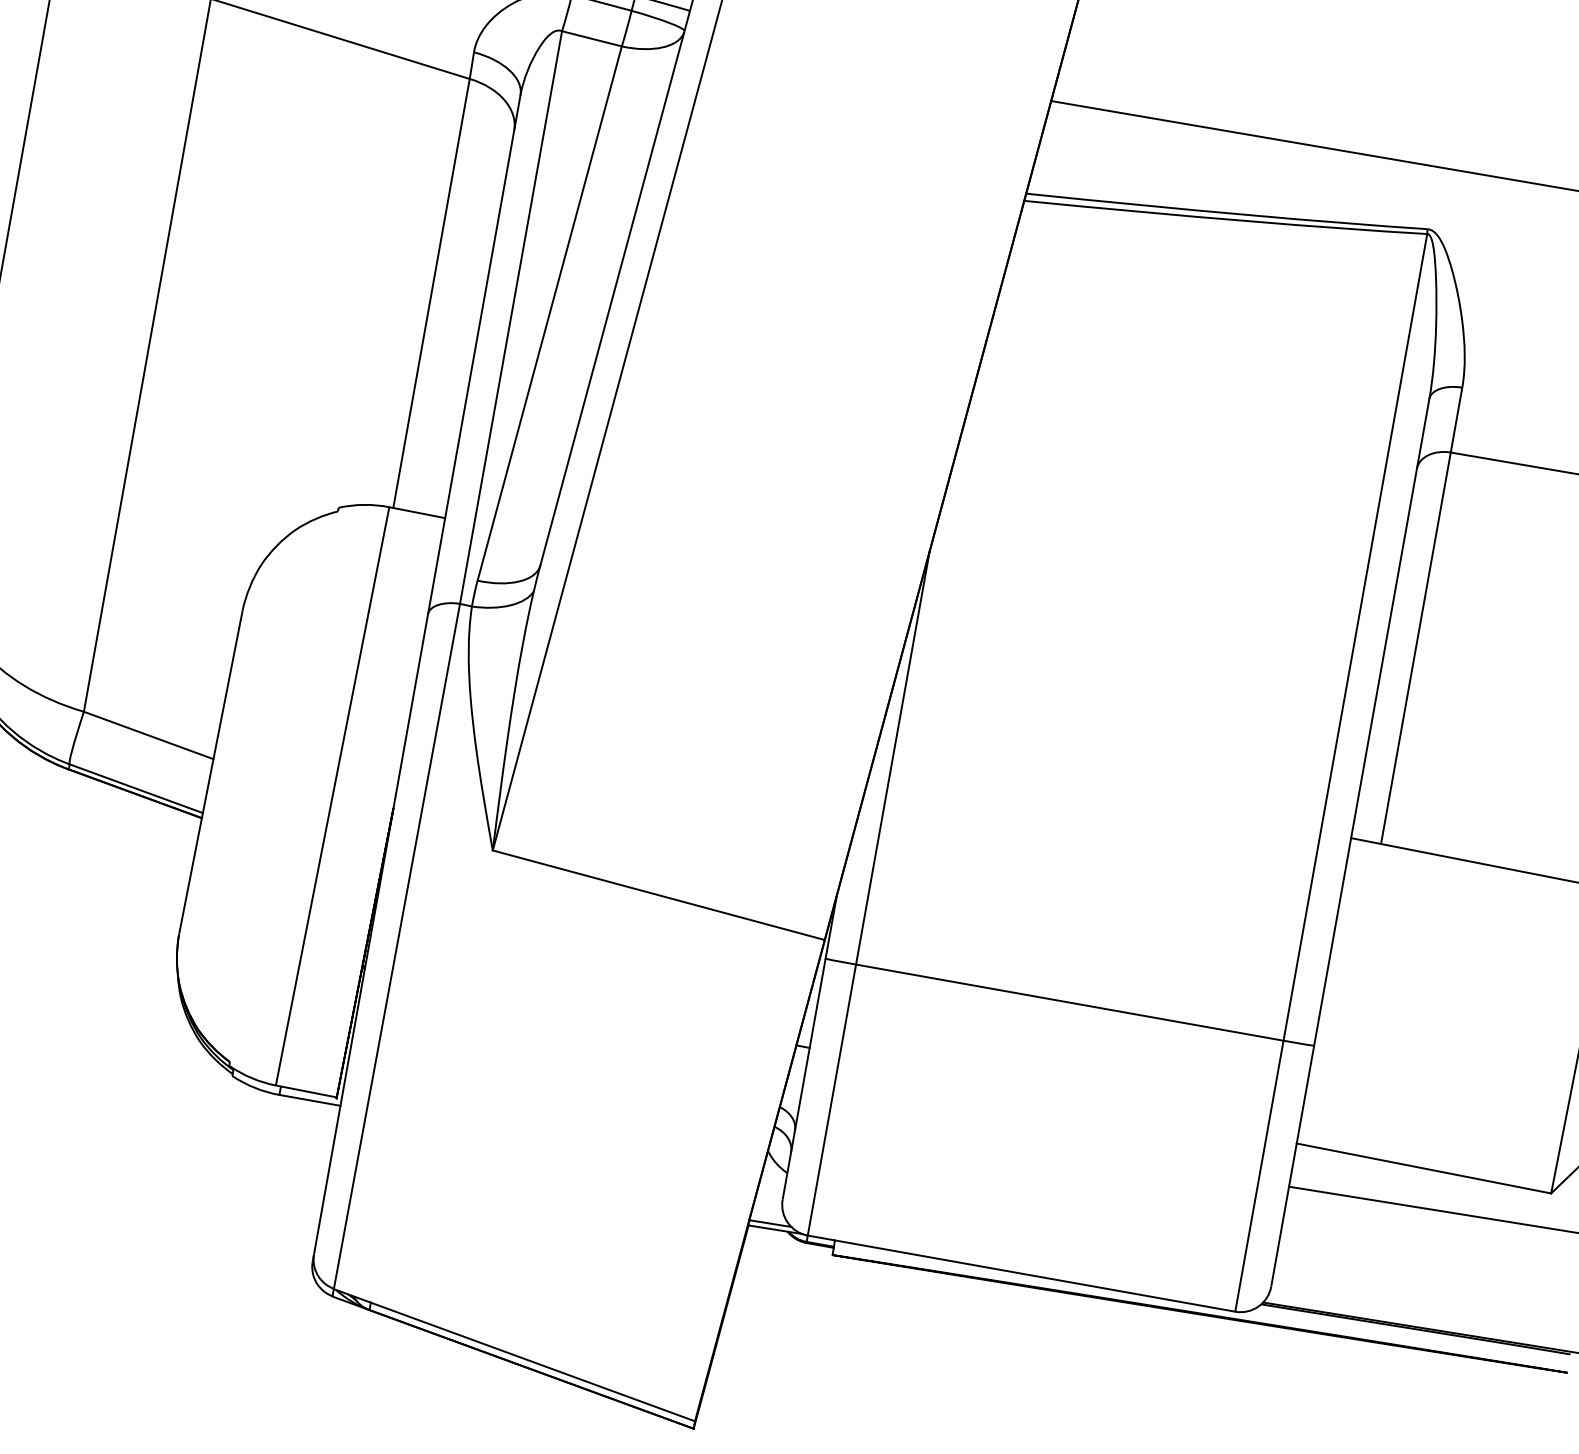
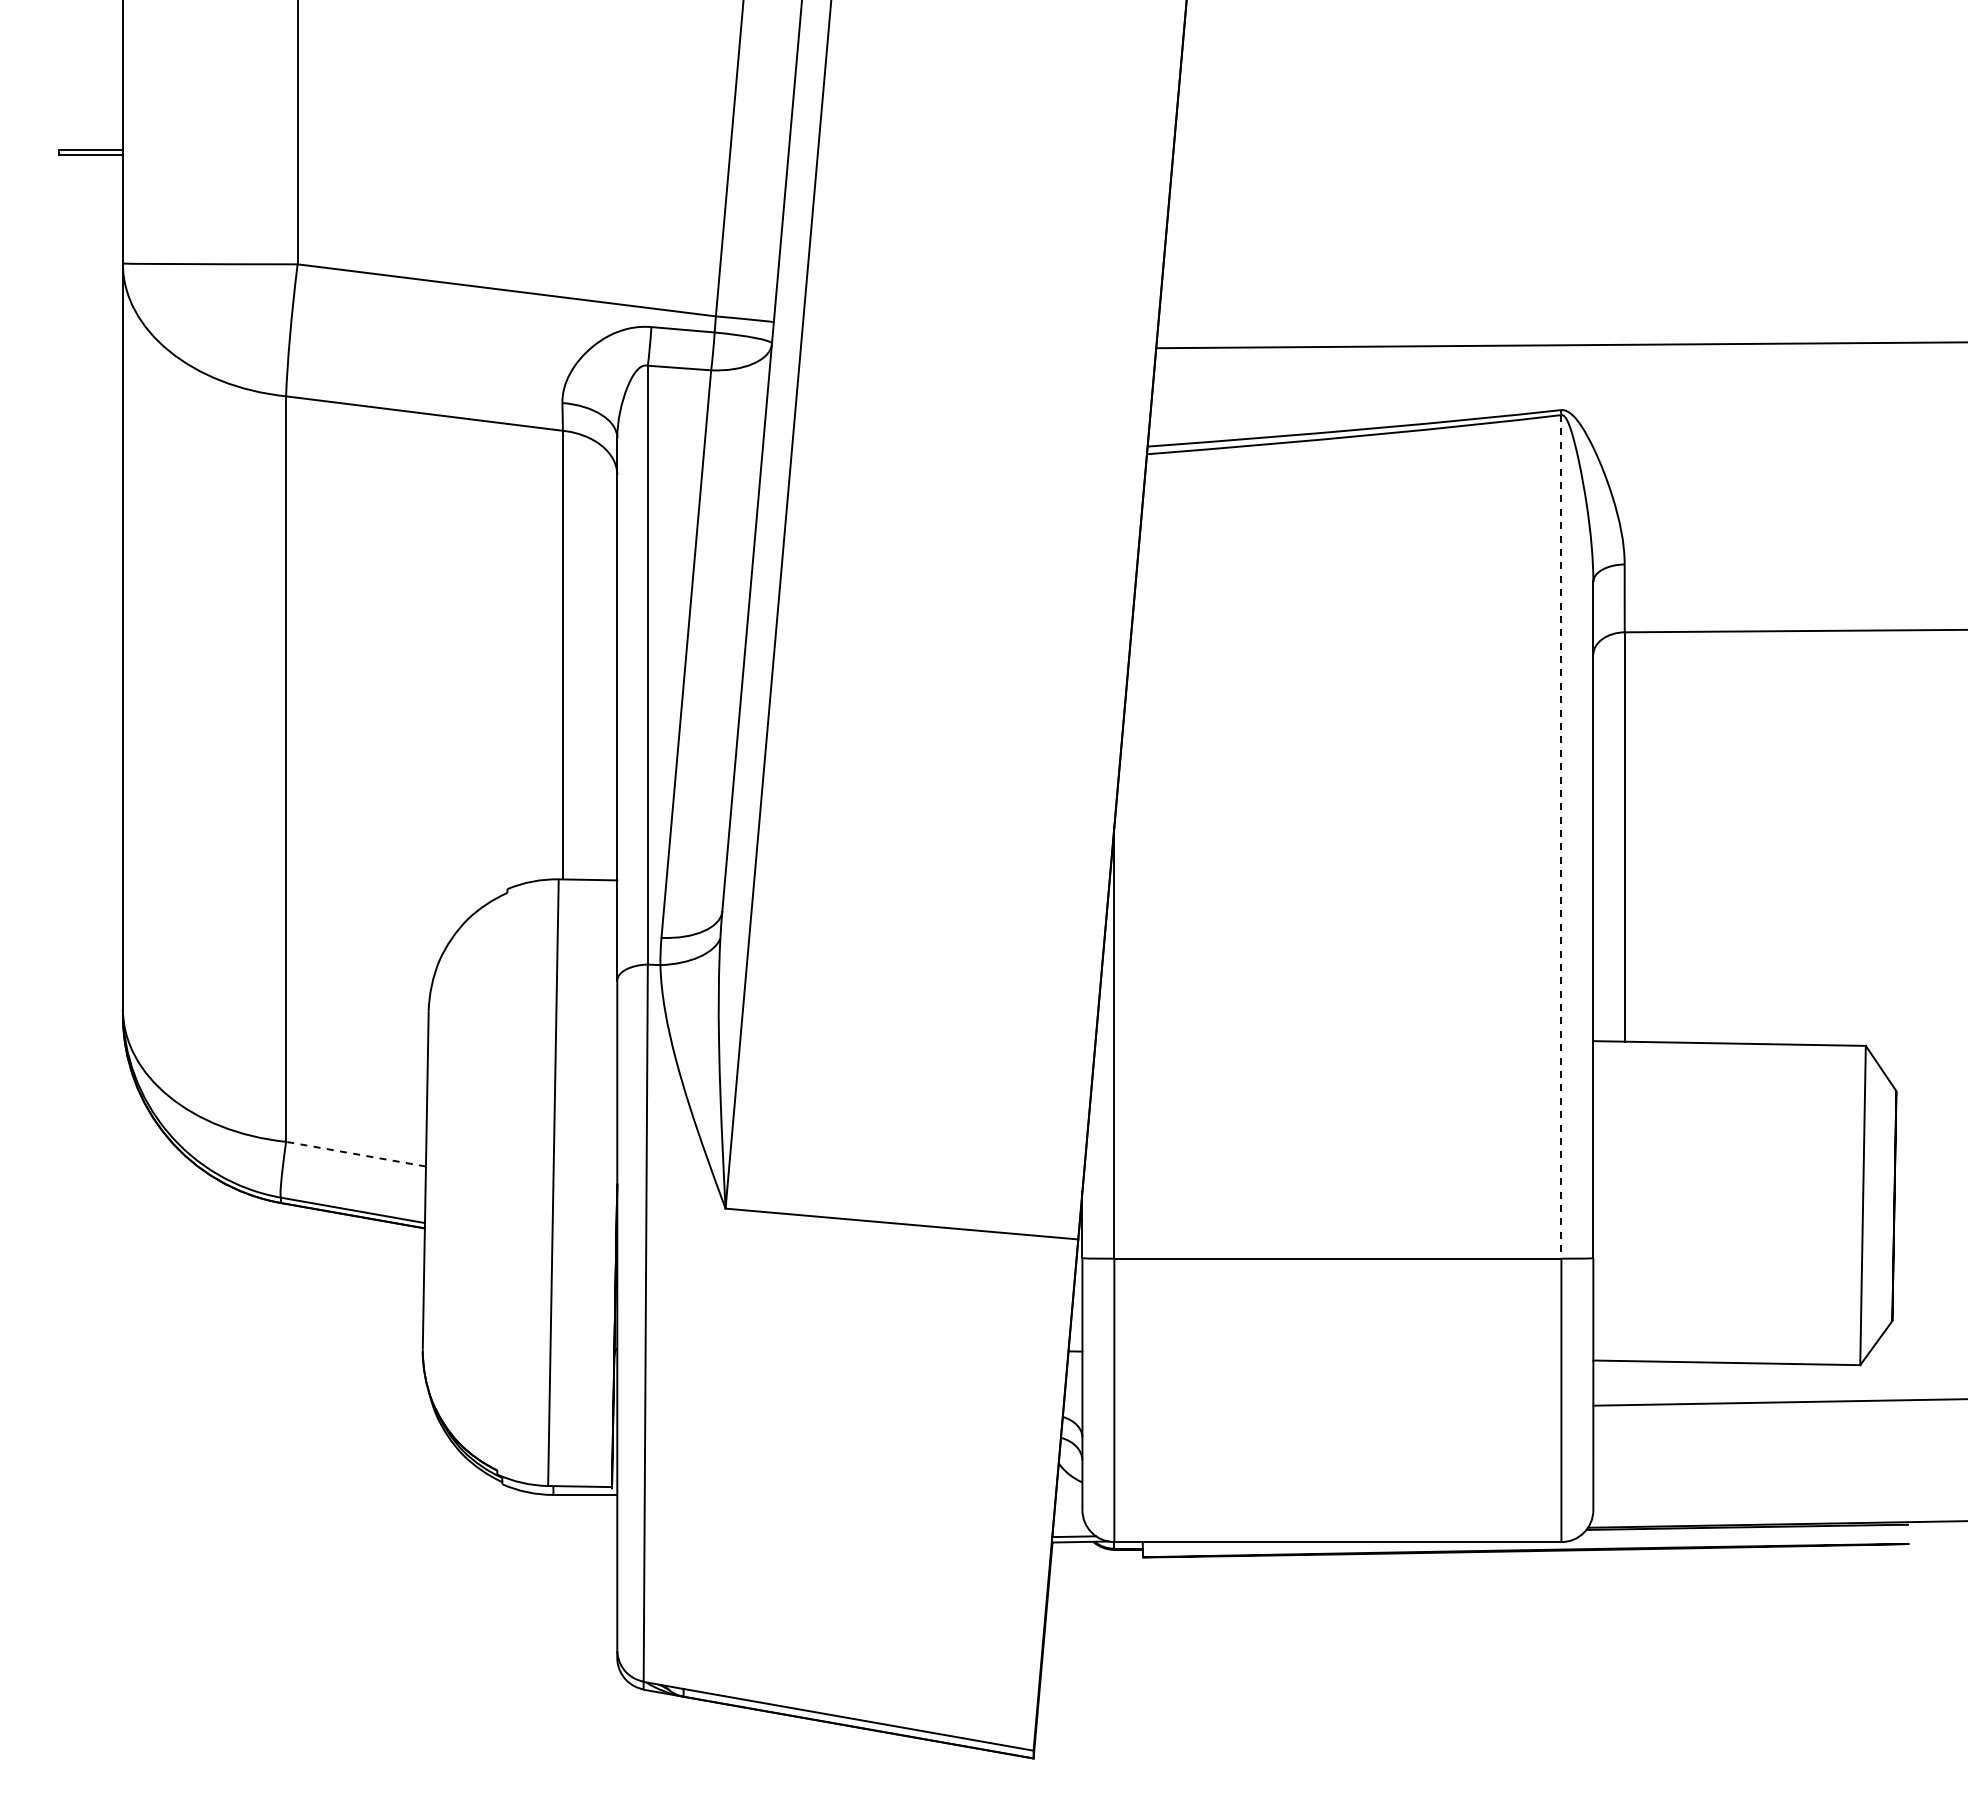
line: (1355, 637) -> (1561, 836), solid -> dashed
line: (148, 735) -> (355, 1154), solid -> dashed

